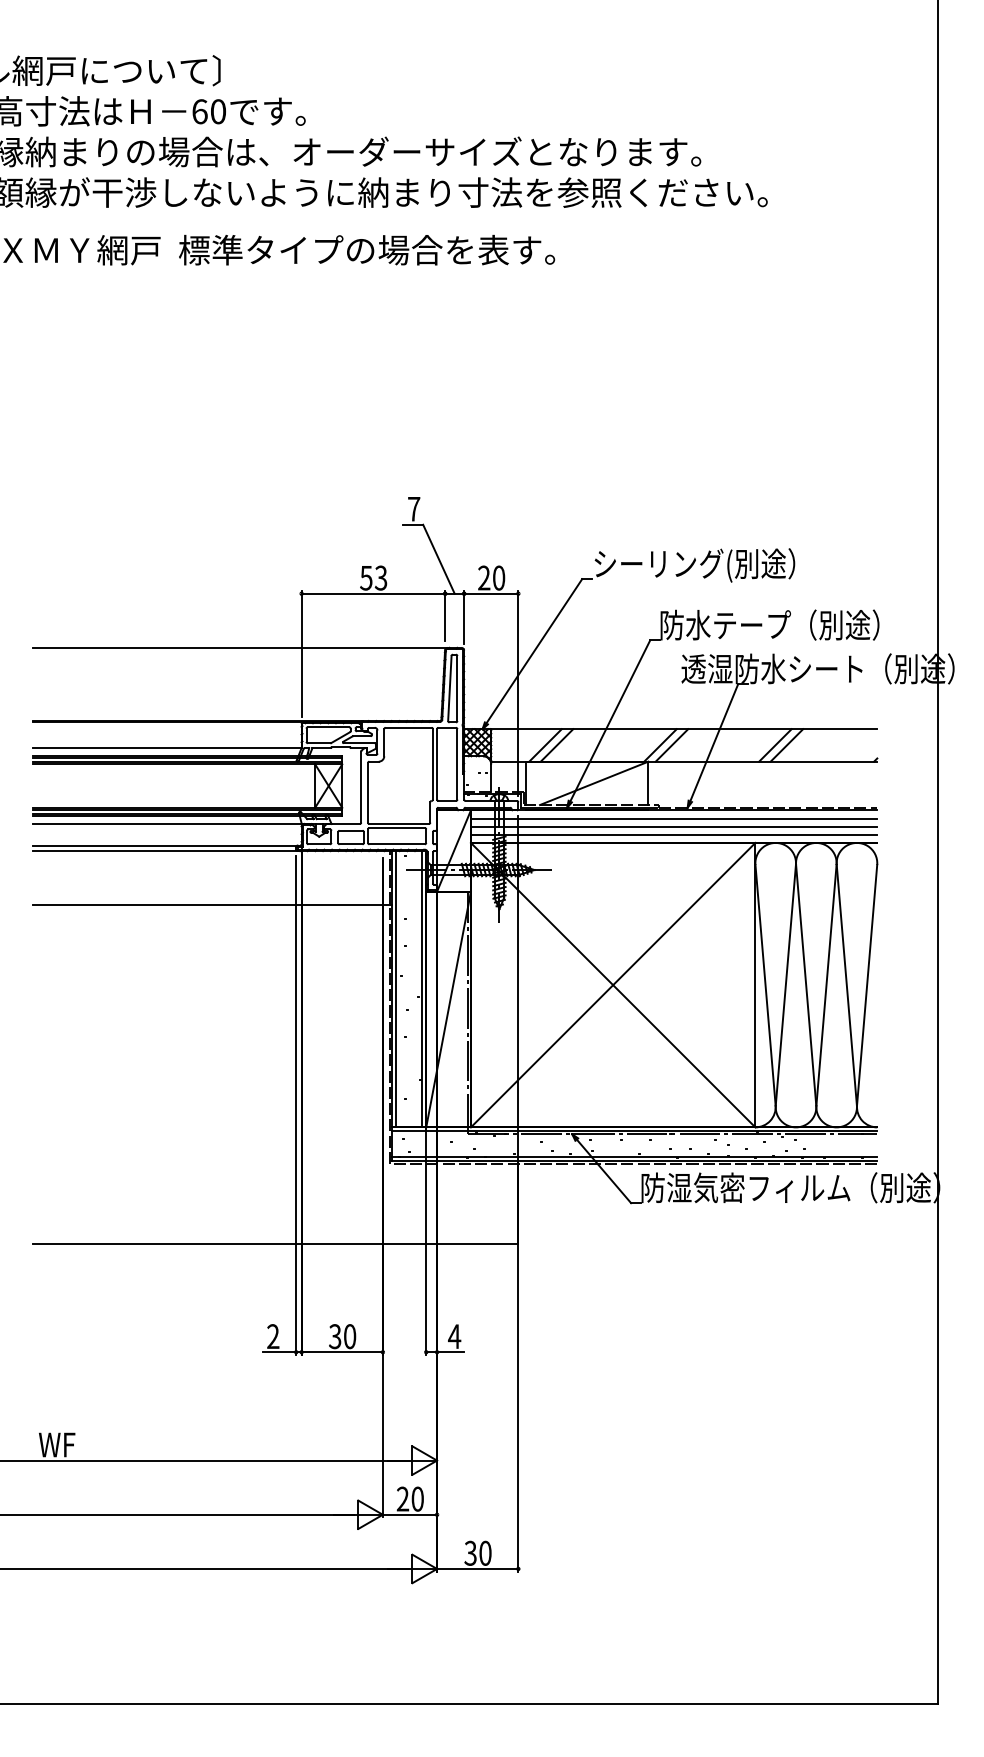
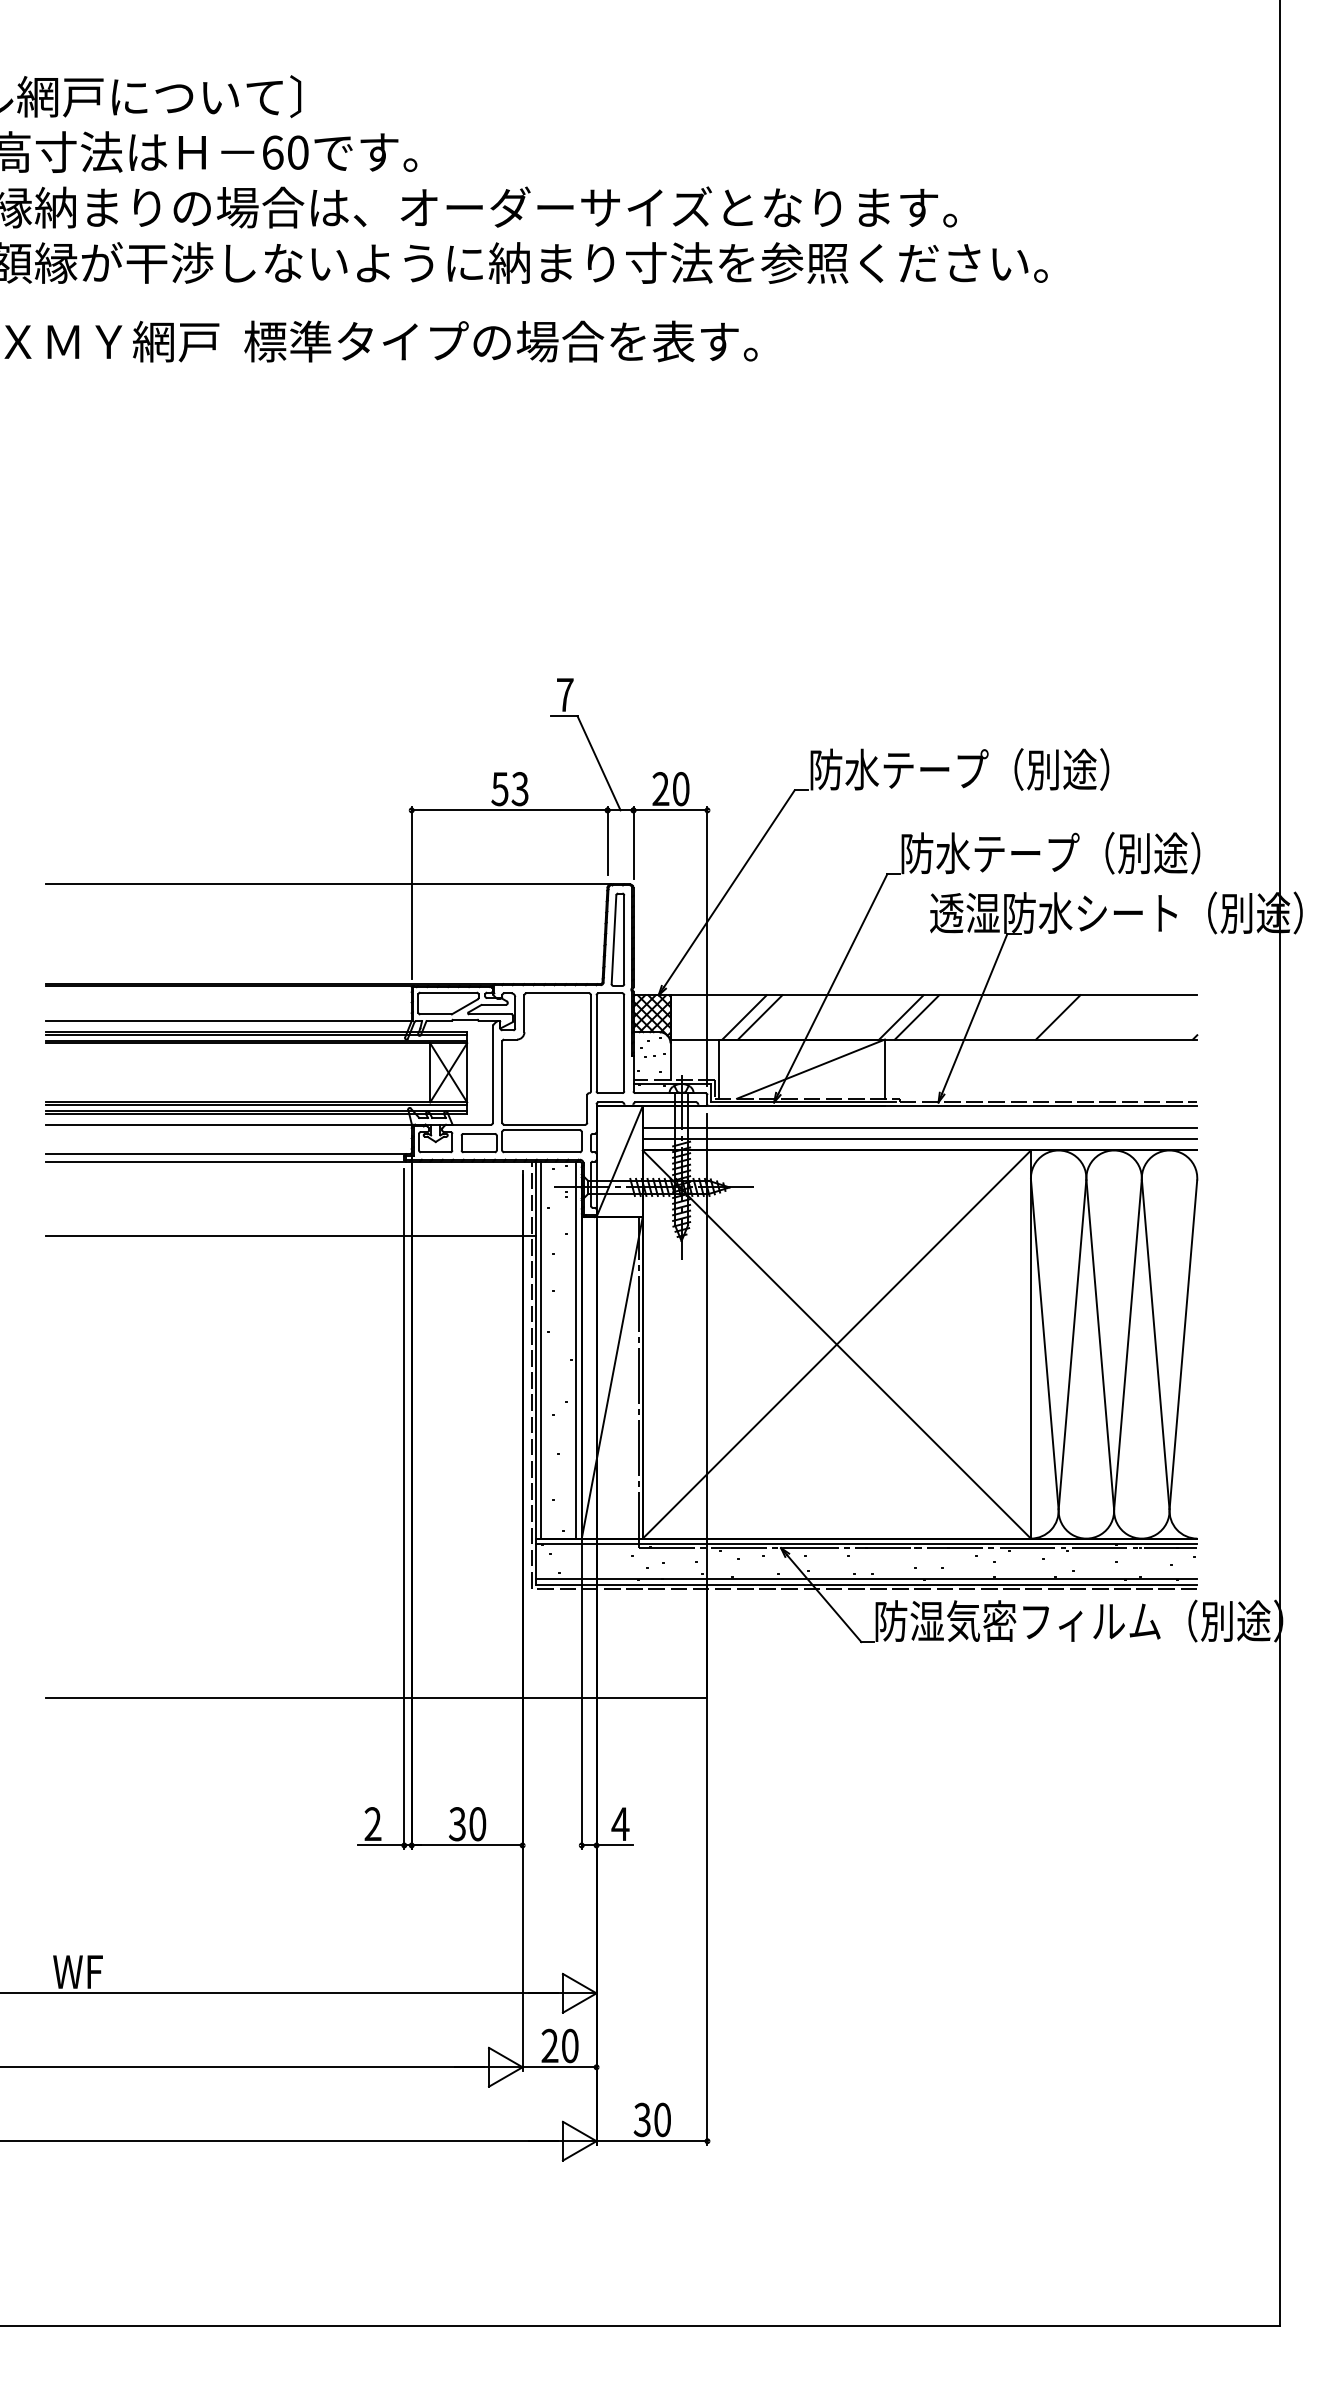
text: (703, 565) -> (959, 771), シーリング(別途） -> 防水テープ（別途）
line: (786, 745) -> (1073, 1017), removed
line: (673, 818) -> (919, 1117), removed

